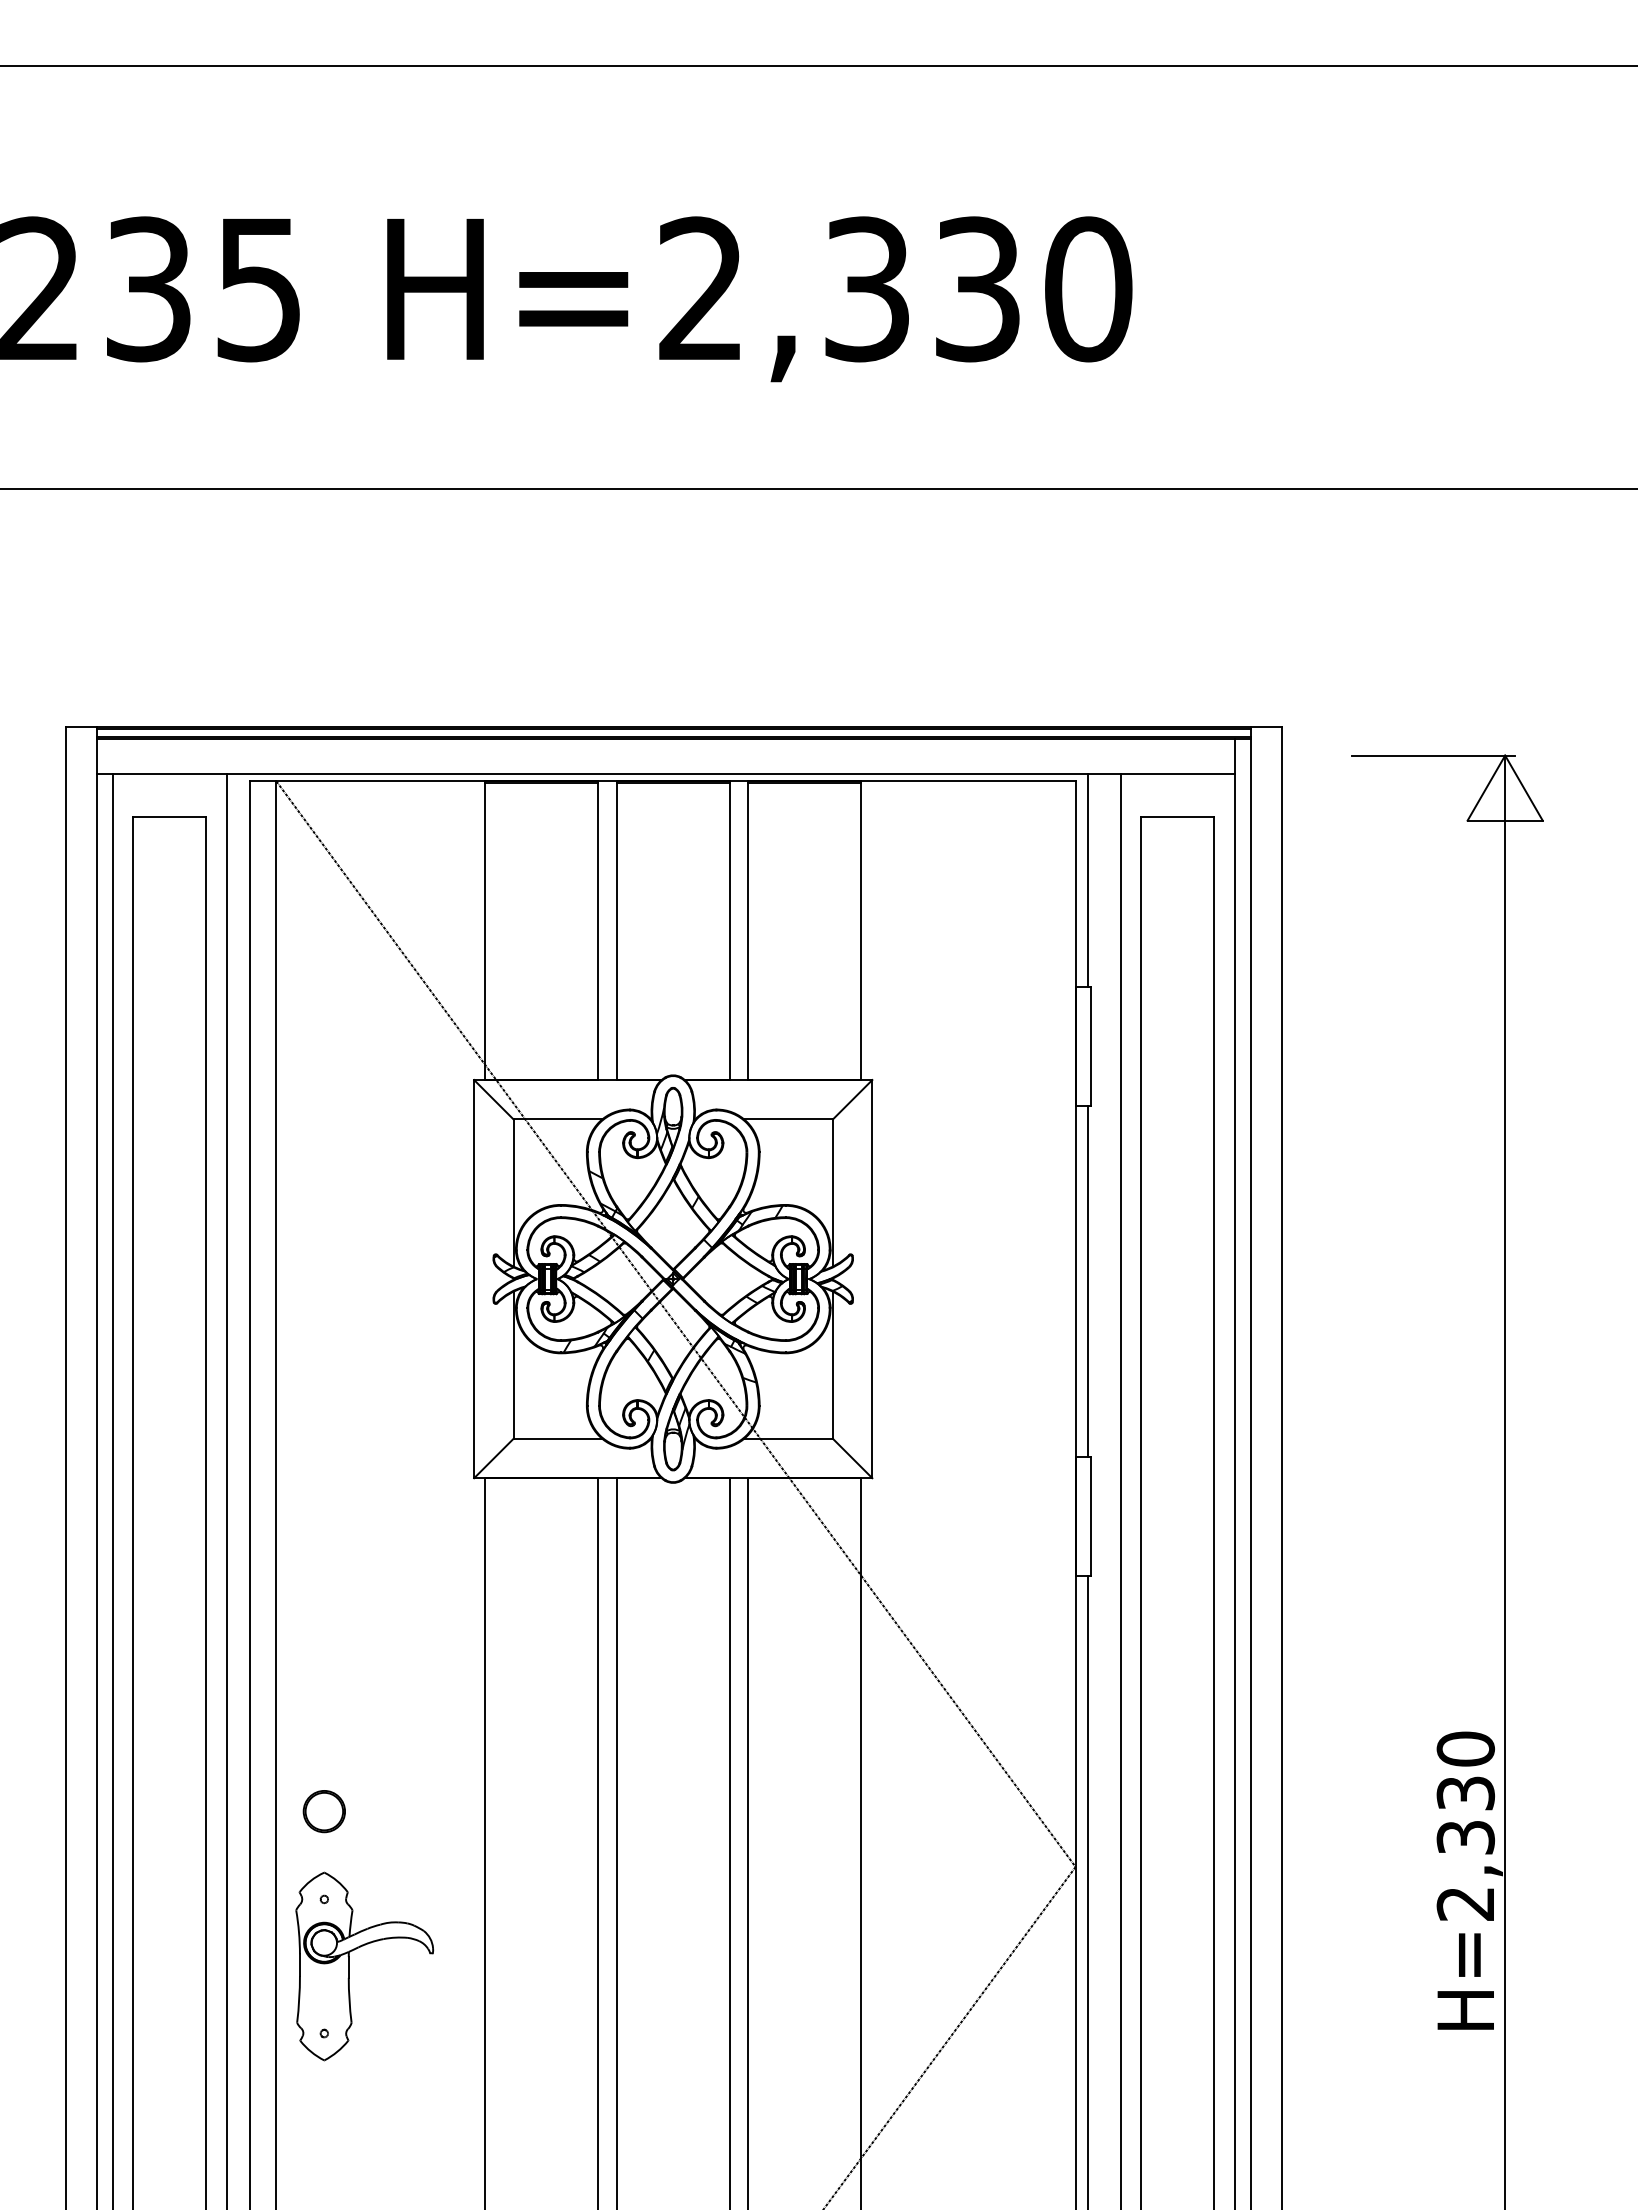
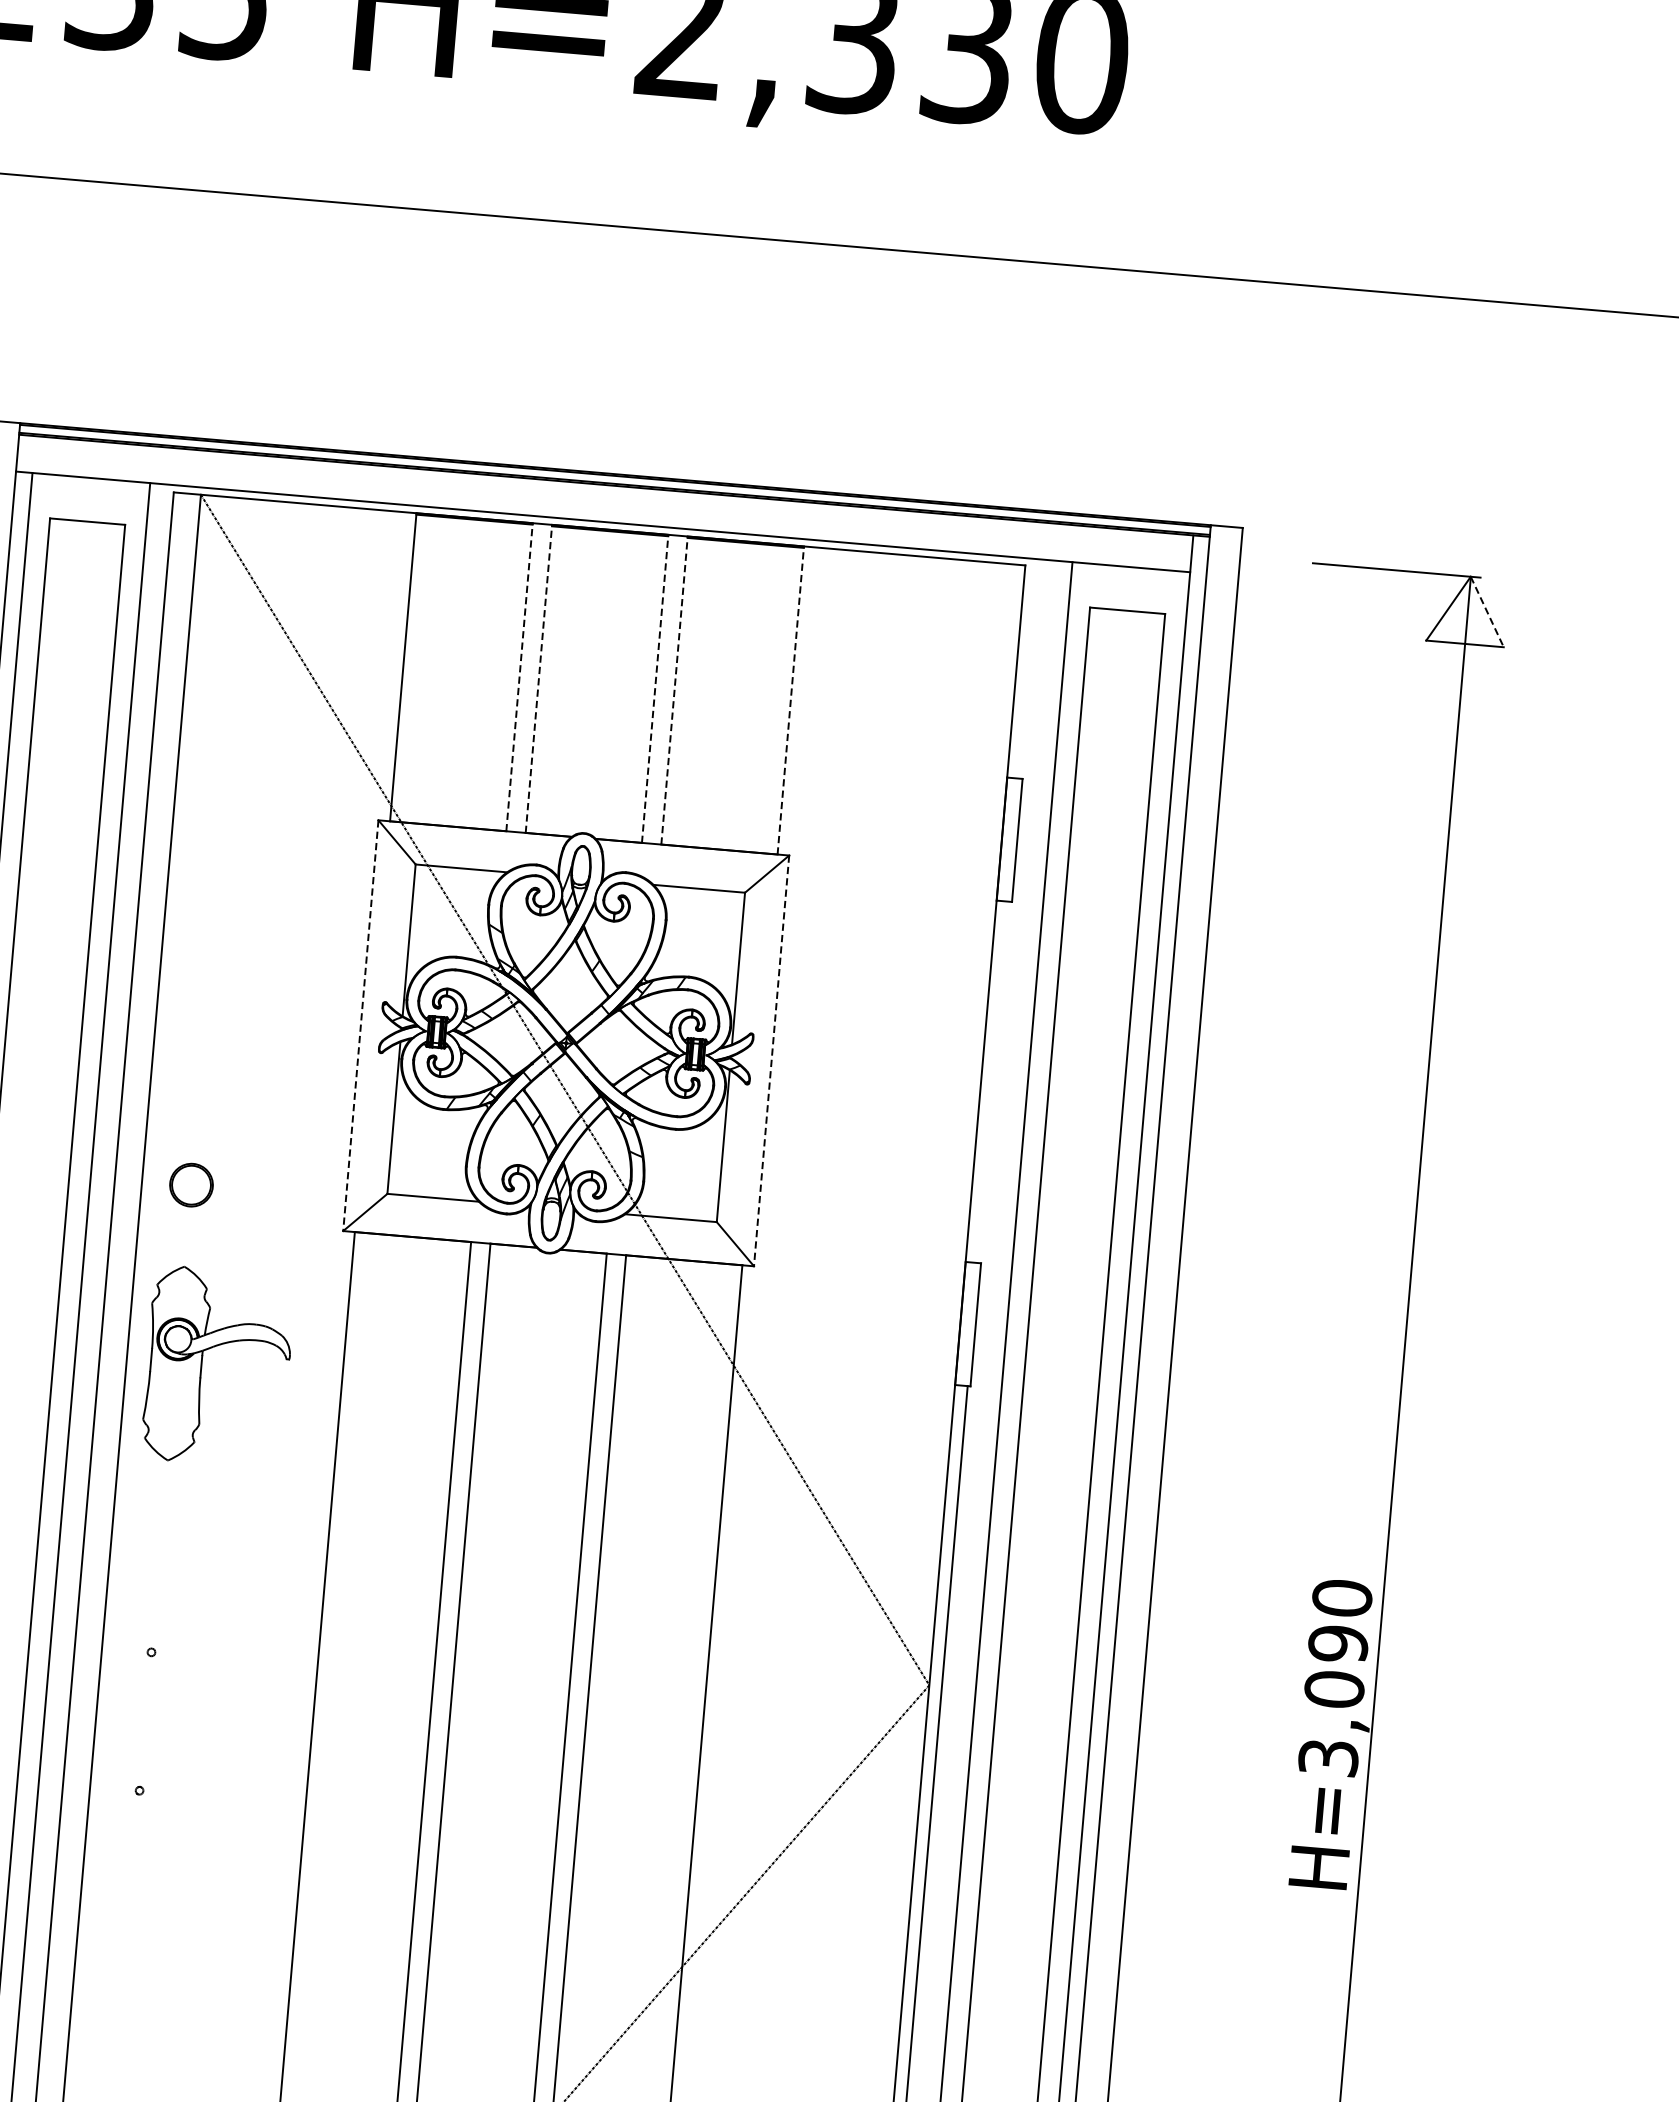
line: (1523, 788) -> (1486, 612), solid -> dashed
line: (1087, 880) -> (1028, 668), removed
line: (598, 930) -> (519, 677), solid -> dashed
line: (616, 930) -> (538, 678), solid -> dashed
line: (729, 930) -> (655, 688), solid -> dashed
line: (748, 930) -> (674, 690), solid -> dashed
line: (861, 930) -> (791, 700), solid -> dashed
line: (474, 1279) -> (361, 1026), solid -> dashed
line: (872, 1279) -> (771, 1061), solid -> dashed
line: (1087, 1281) -> (993, 1082), removed
part: (323, 1811) -> (190, 1185), moved
text: (1465, 1848) -> (1333, 1700), H=2,330 -> H=3,090
part: (349, 1966) -> (202, 1365), moved

